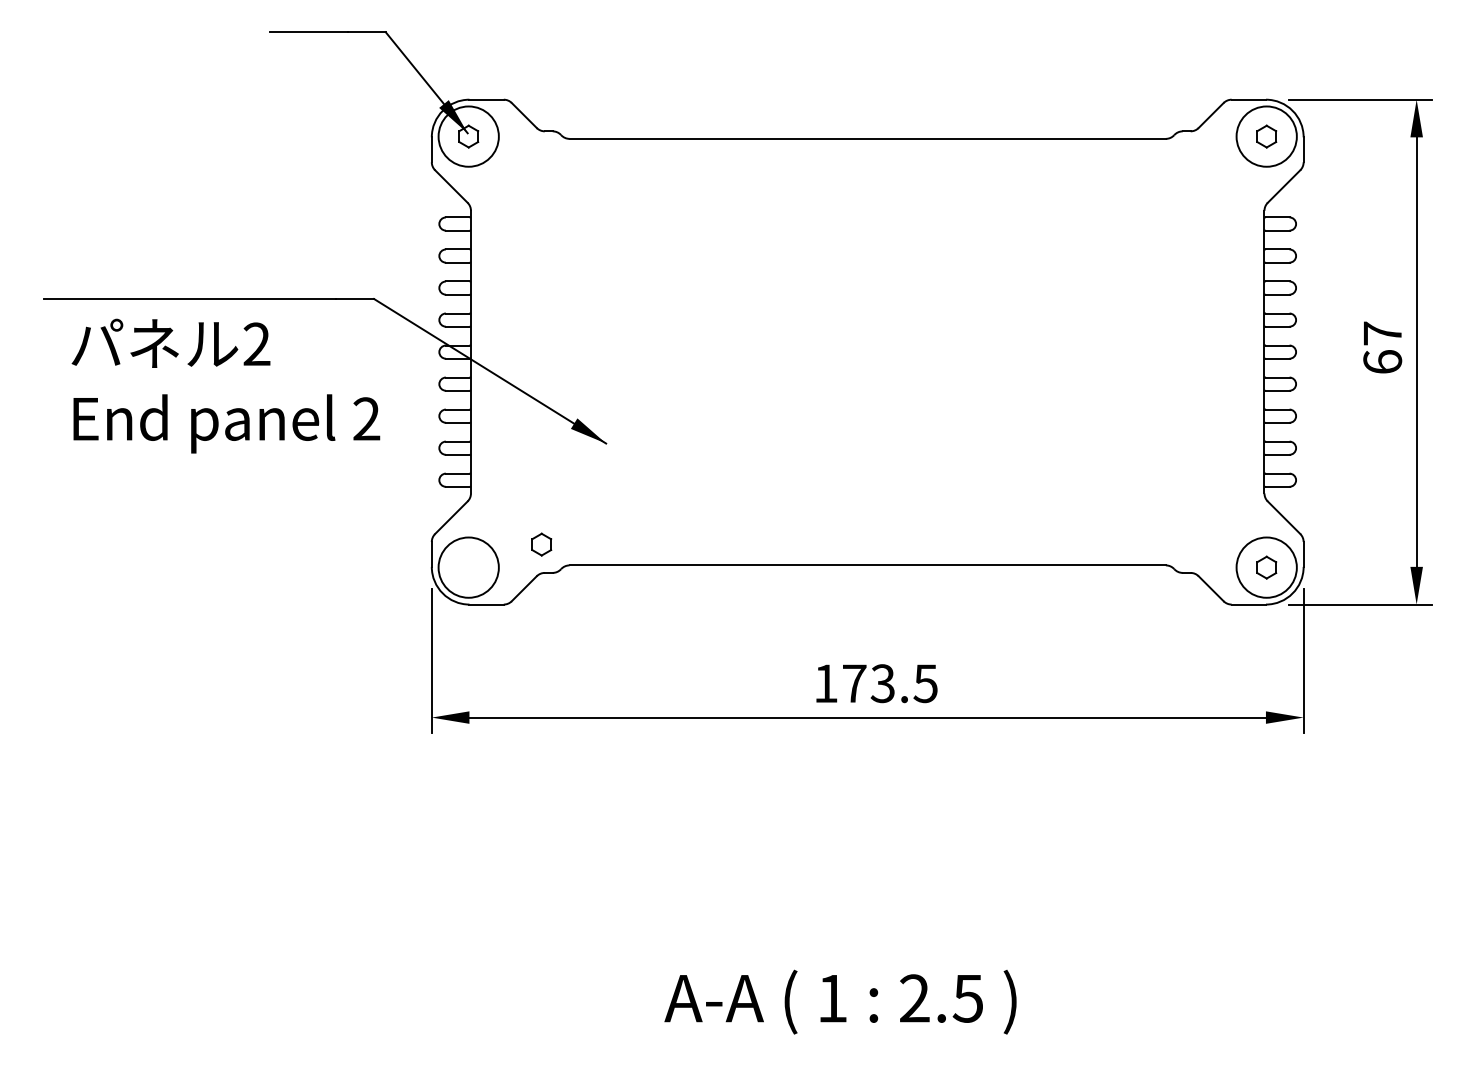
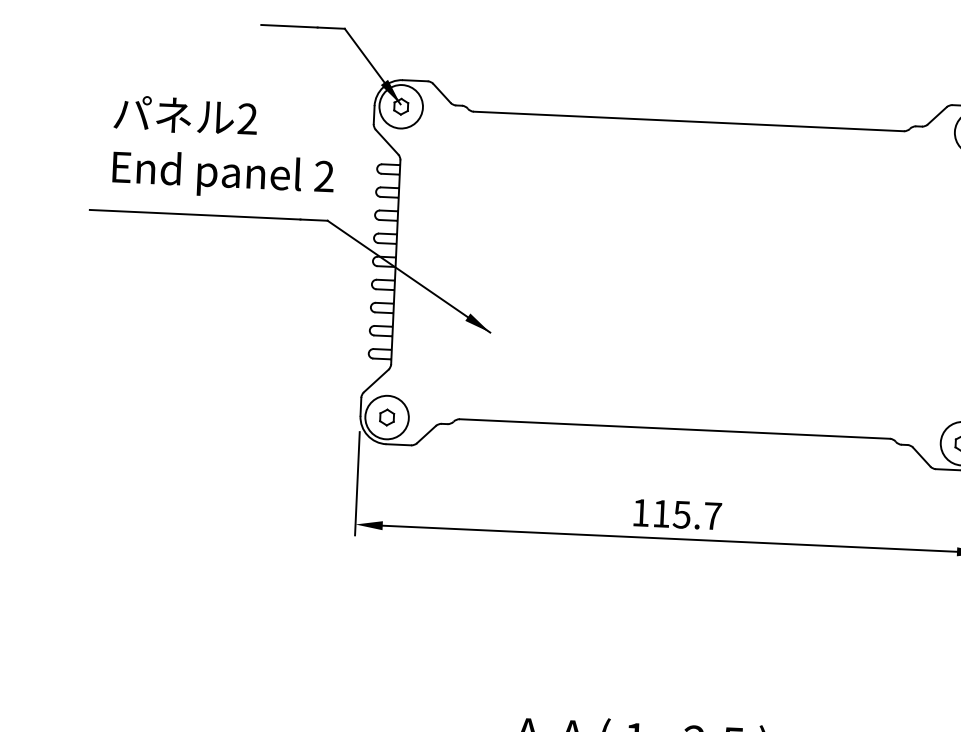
text: (225, 385) -> (223, 147), moved
part: (541, 544) -> (386, 417), moved
text: (890, 683) -> (687, 514), 173.5 -> 115.7

